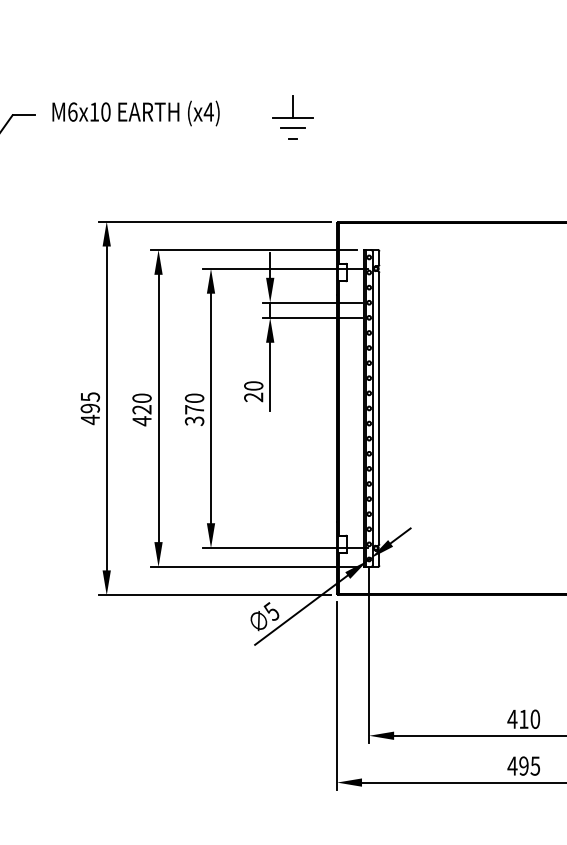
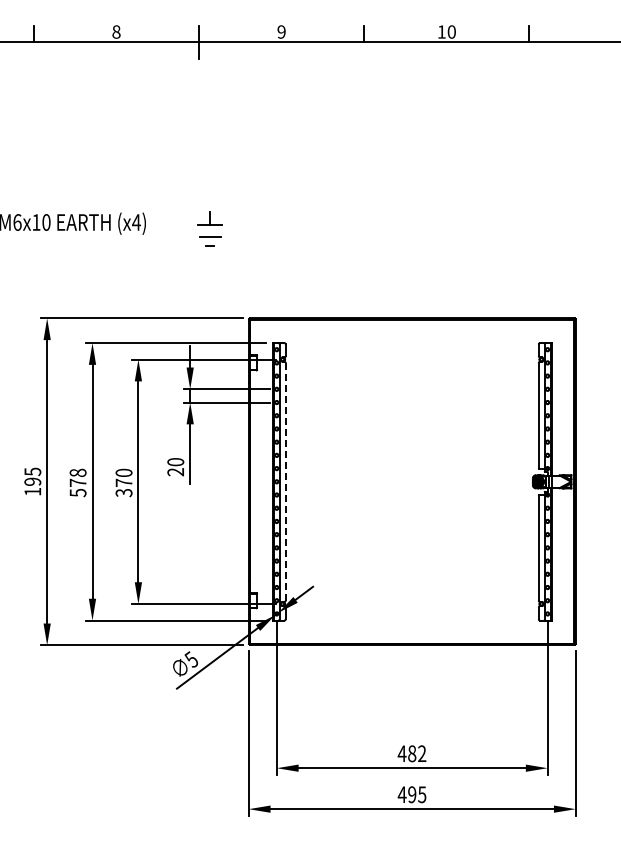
part: (292, 107) -> (209, 218), size x0.7
line: (379, 408) -> (285, 481), solid -> dashed
text: (141, 409) -> (77, 482), 420 -> 578
text: (89, 419) -> (32, 491), 495 -> 195
text: (529, 718) -> (417, 753), 410 -> 482

